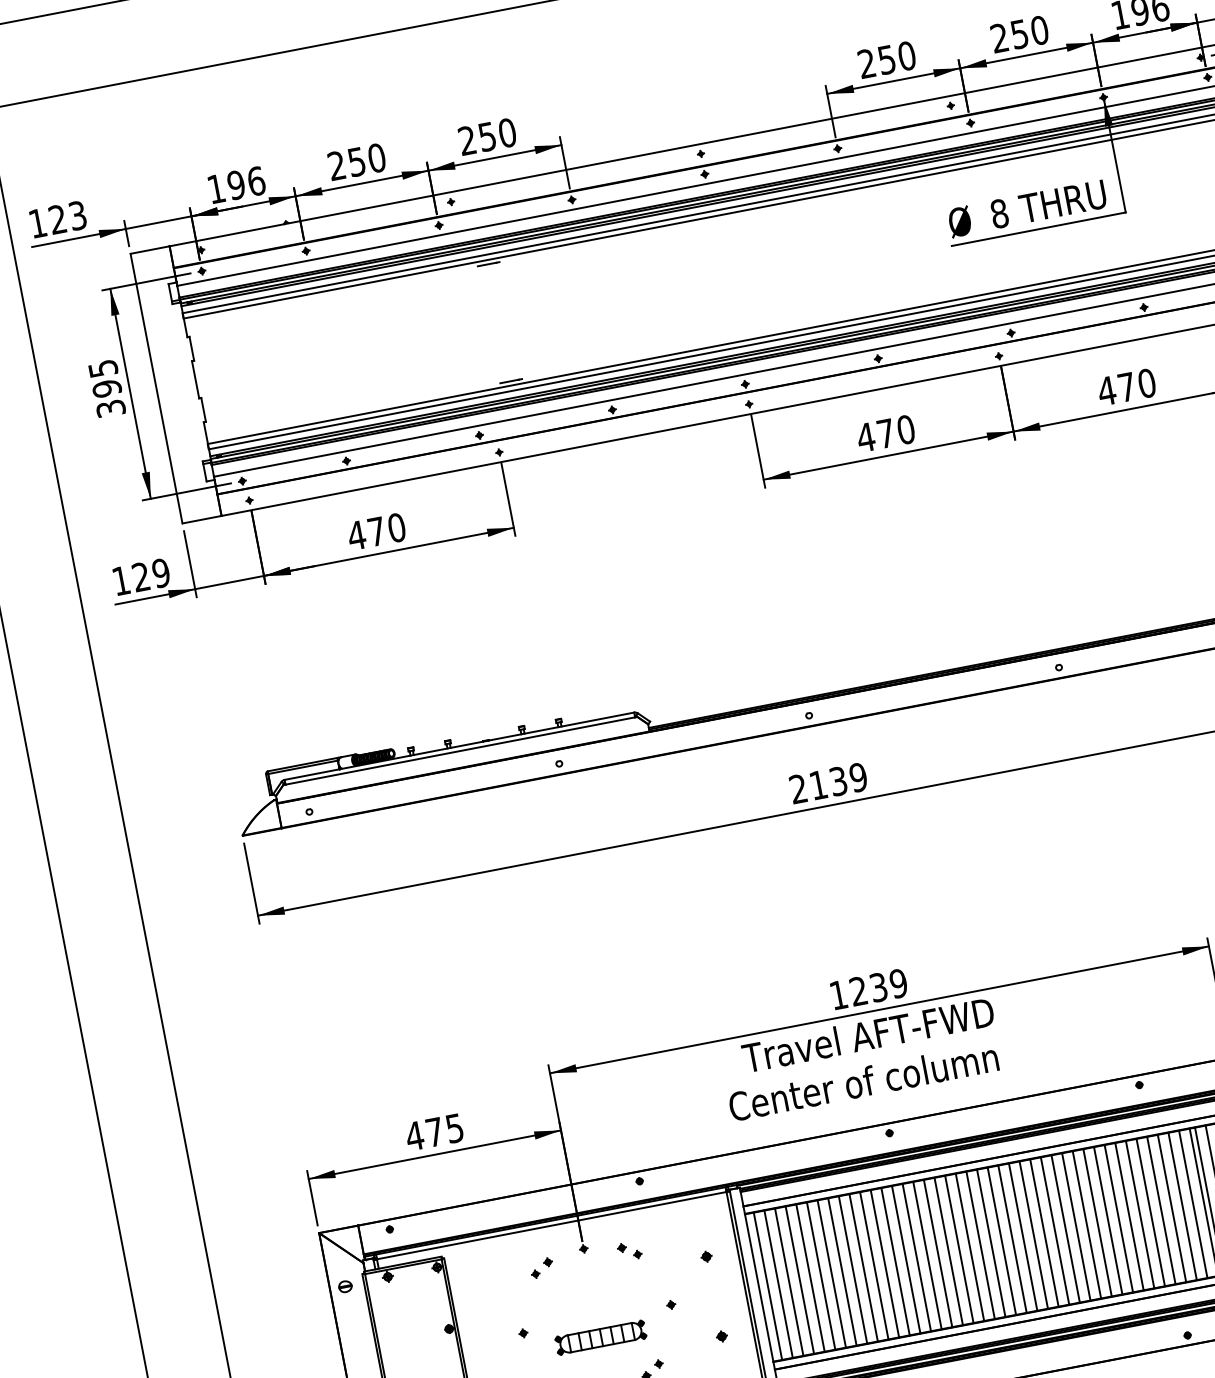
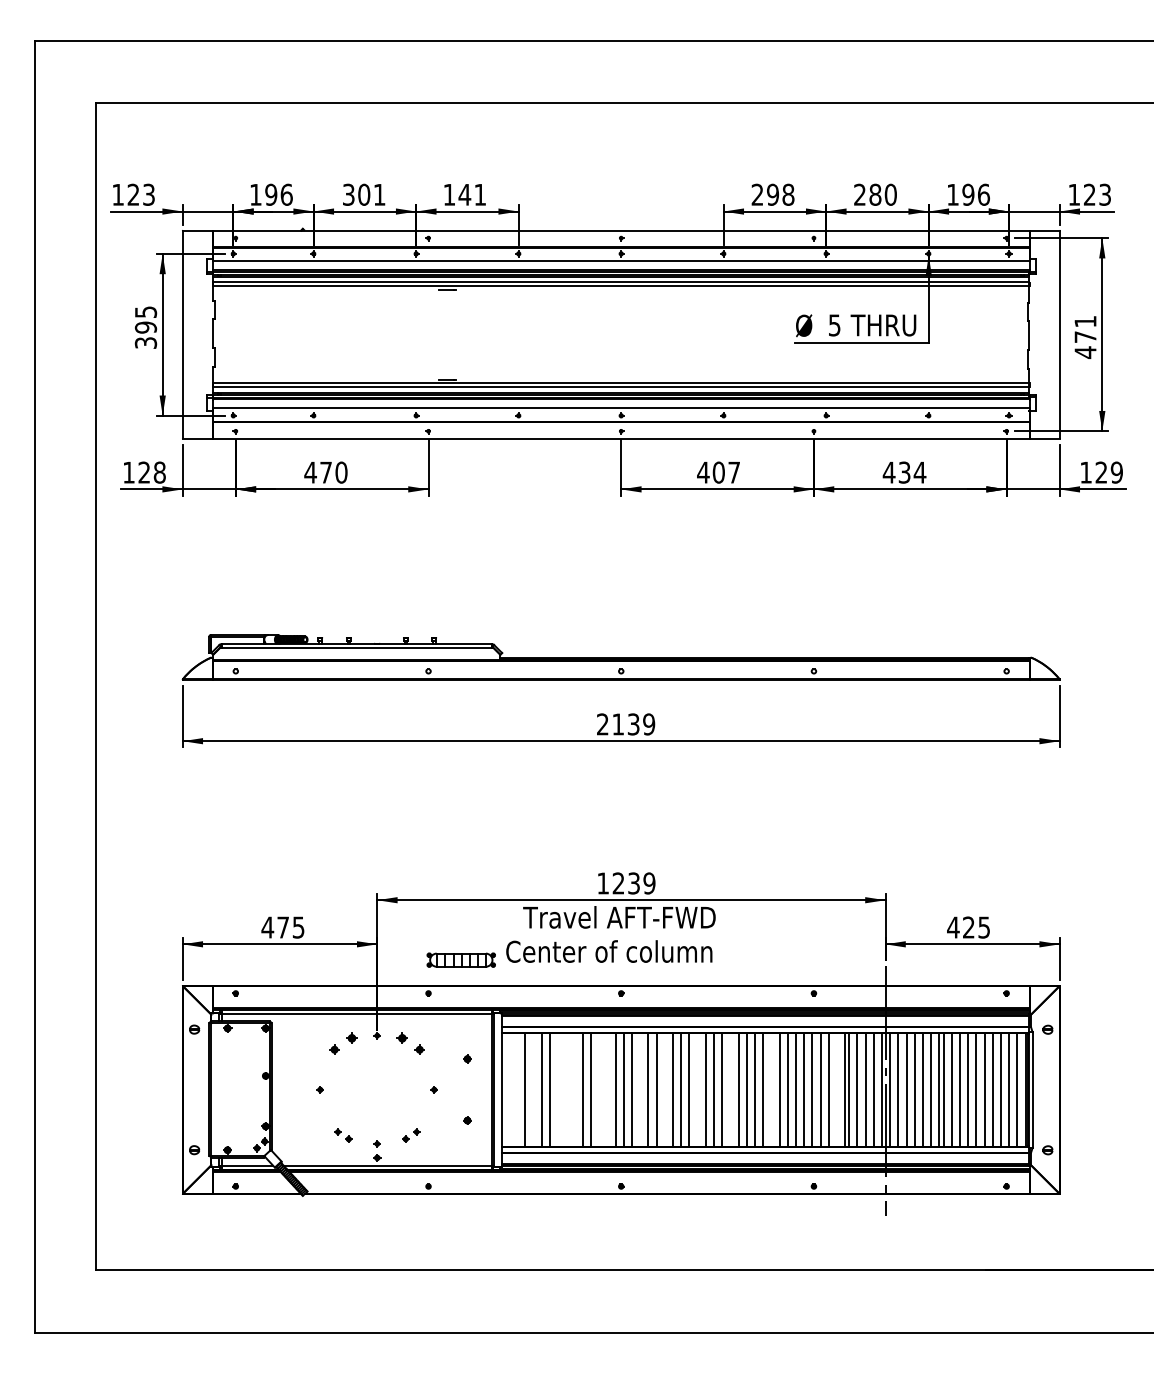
text: (1019, 33) -> (875, 194), 250 -> 280
text: (896, 57) -> (780, 194), 250 -> 298
text: (486, 136) -> (464, 194), 250 -> 141
text: (357, 161) -> (364, 194), 250 -> 301
text: (999, 213) -> (834, 325), 8 -> 5
text: (1137, 385) -> (912, 472), 470 -> 434
text: (895, 431) -> (726, 472), 470 -> 407
text: (160, 573) -> (159, 472), 129 -> 128
line: (1192, 1204) -> (836, 1089), removed
line: (1108, 1220) -> (771, 1089), removed
line: (1055, 1230) -> (730, 1089), removed
line: (1012, 1238) -> (697, 1089), removed
line: (969, 1247) -> (664, 1089), removed
part: (630, 1250) -> (411, 1043), size x1.6
line: (938, 1252) -> (640, 1089), removed
line: (895, 1261) -> (607, 1089), removed
line: (885, 1263) -> (599, 1089), removed
part: (541, 1267) -> (343, 1043), size x1.6
line: (852, 1269) -> (574, 1089), removed
line: (842, 1271) -> (566, 1089), removed
line: (832, 1273) -> (558, 1089), removed
line: (799, 1279) -> (533, 1089), removed
line: (779, 1283) -> (517, 1089), removed
line: (767, 1285) -> (508, 1089), removed
part: (599, 1337) -> (460, 959), moved

